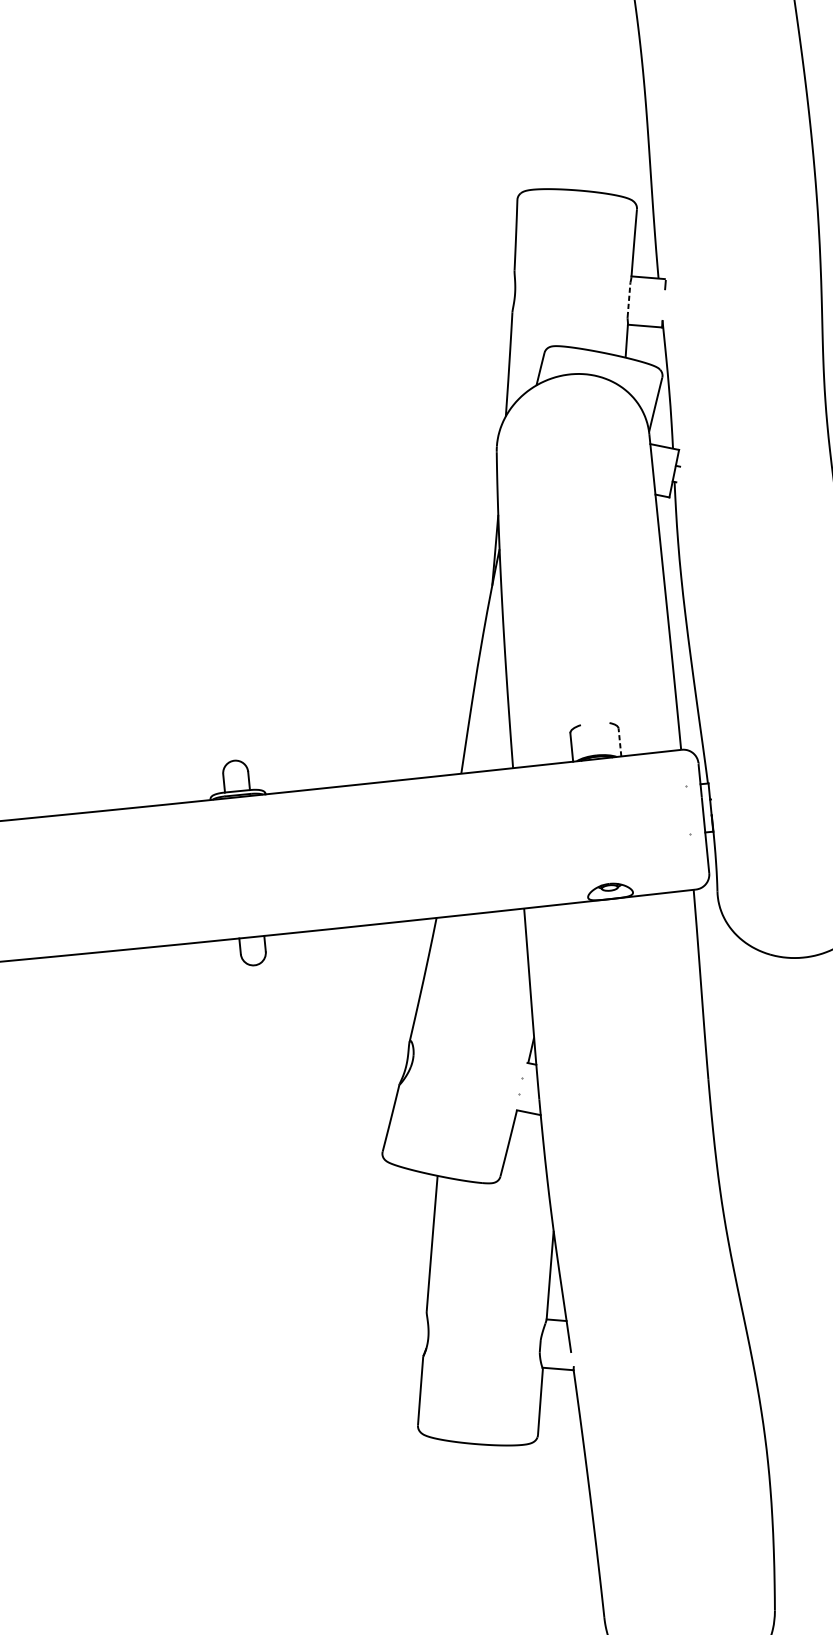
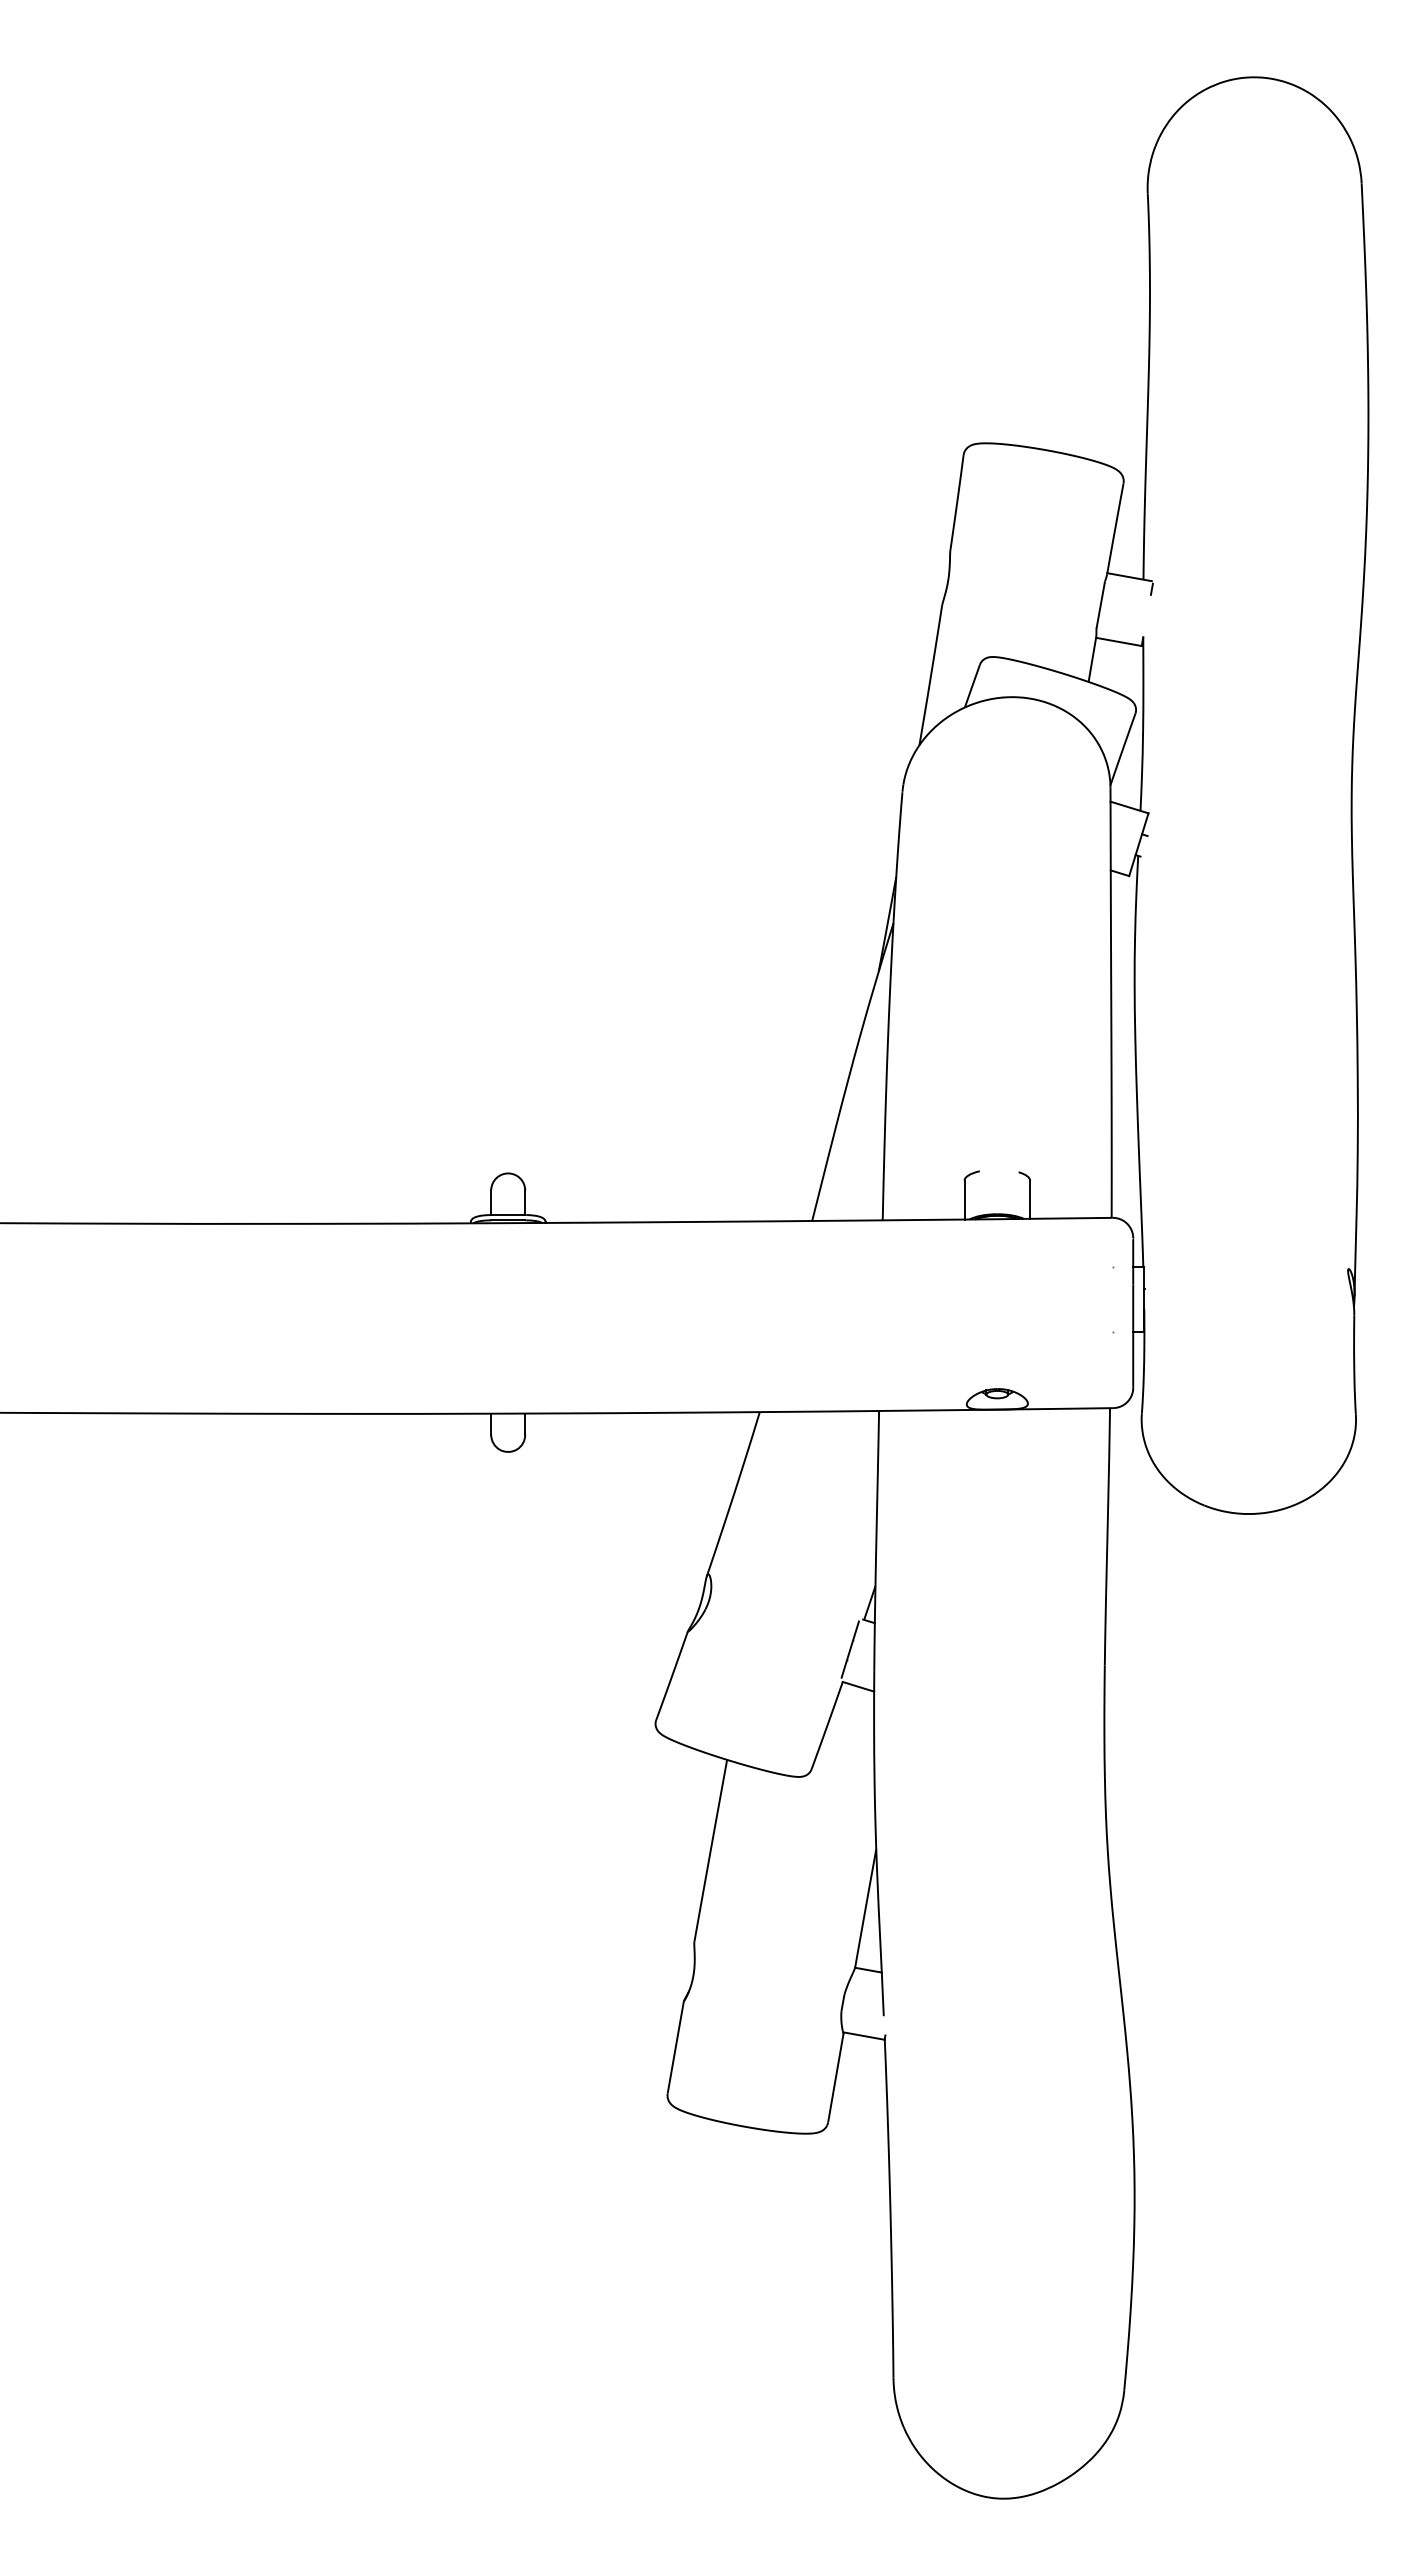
line: (628, 300) -> (1100, 605), dashed -> solid
line: (620, 742) -> (1030, 1199), dashed -> solid
line: (519, 1085) -> (849, 1649), added

